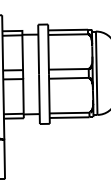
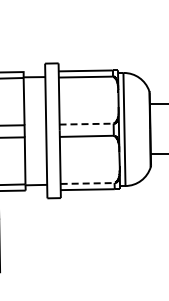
line: (69, 69) -> (87, 124), solid -> dashed
line: (69, 113) -> (87, 183), solid -> dashed

